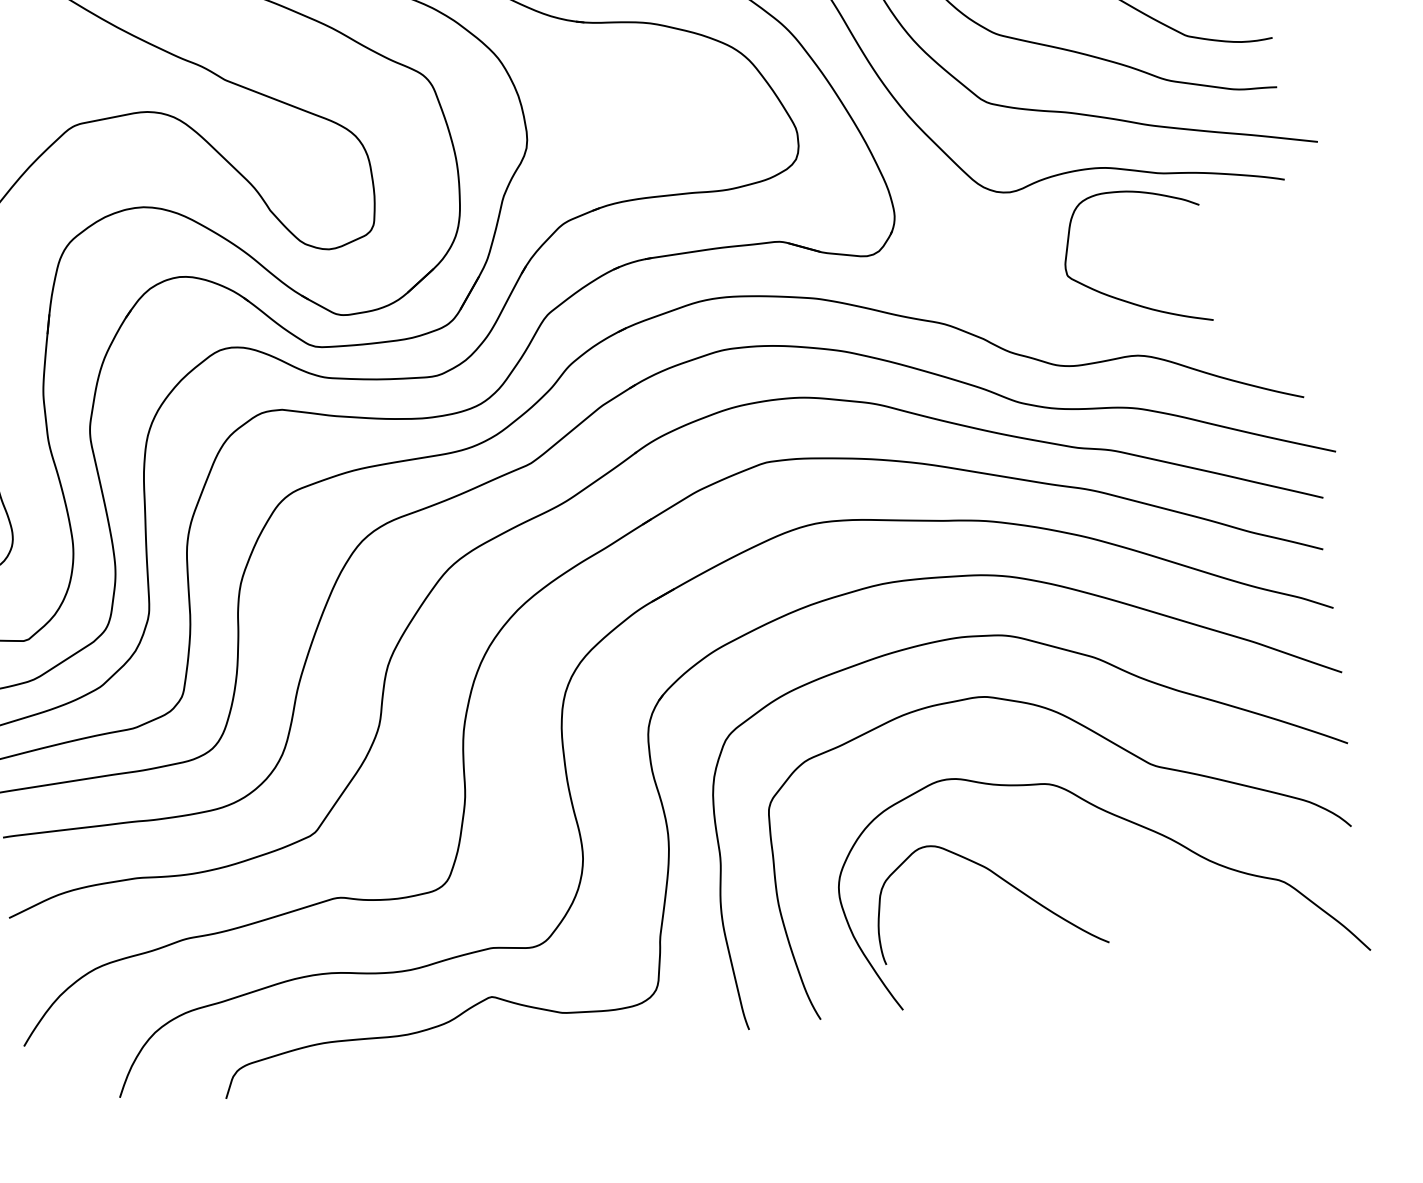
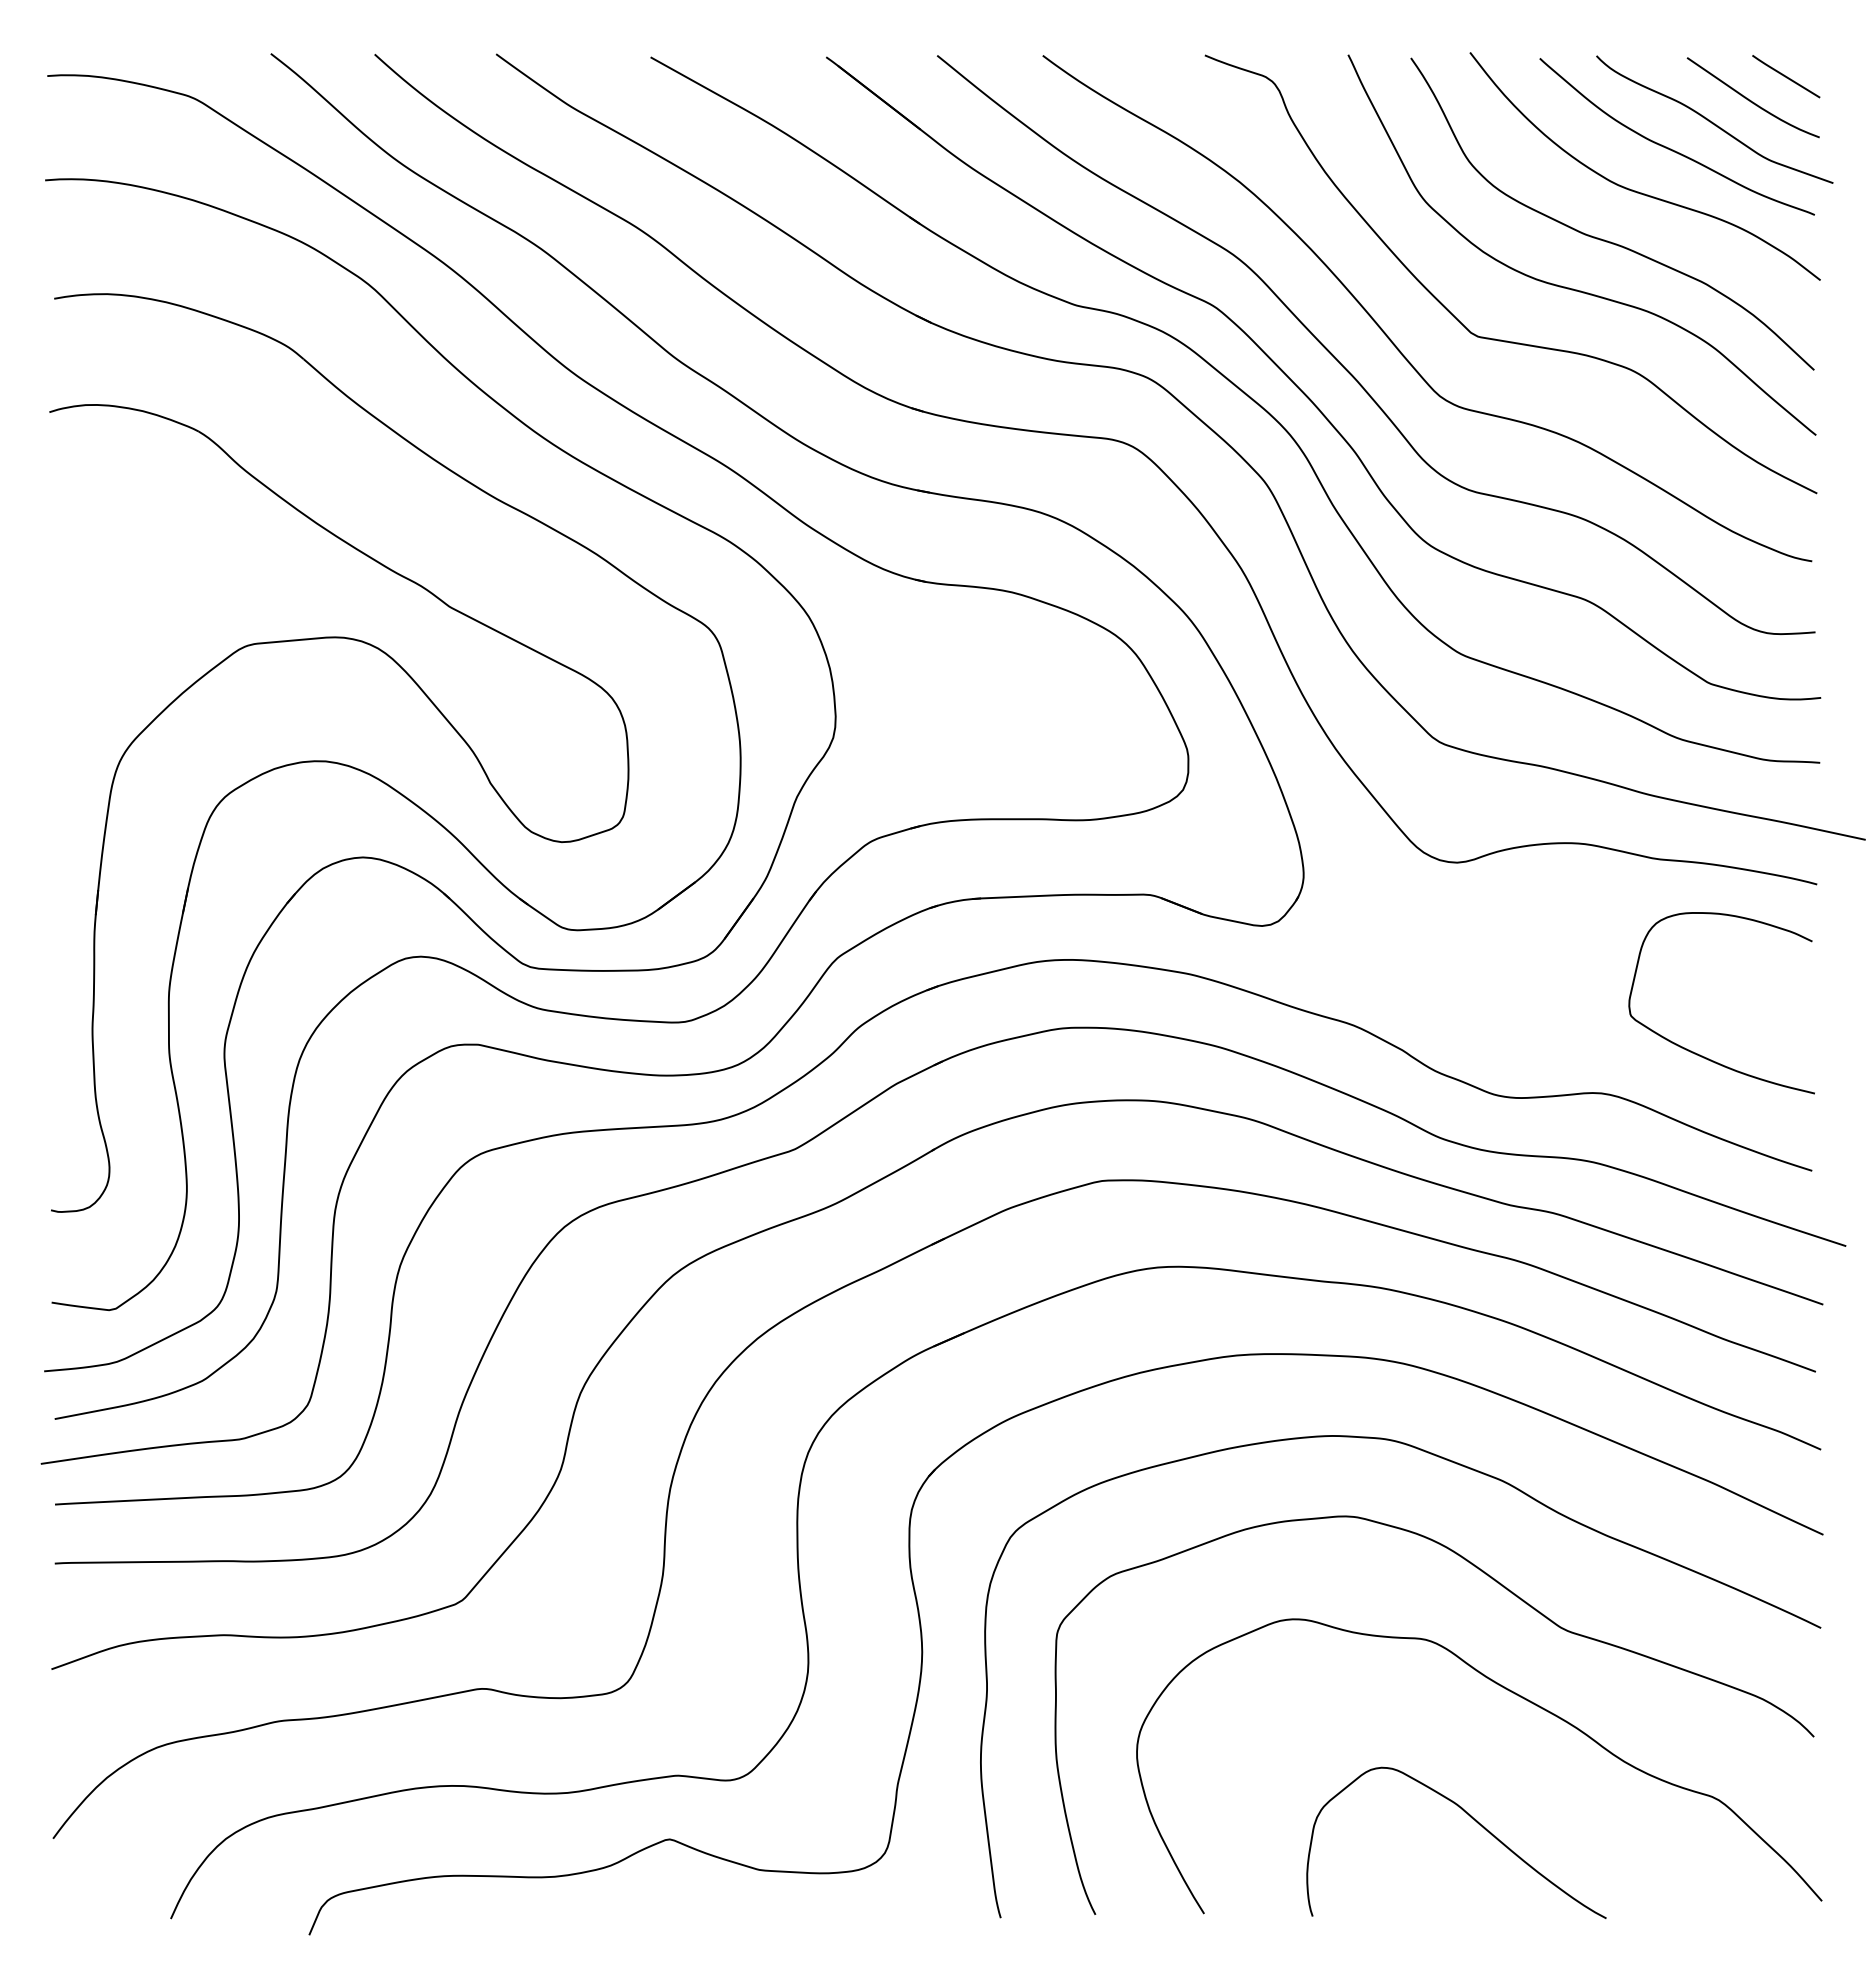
curve: (1123, 299) -> (1700, 1054), moved
curve: (1003, 880) -> (1476, 1822), moved

